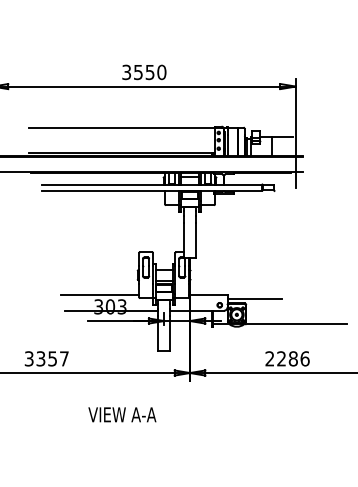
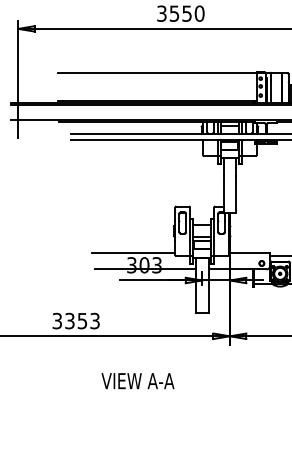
text: (64, 358) -> (95, 320), 3357 -> 3353
text: (122, 414) -> (138, 380), moved

